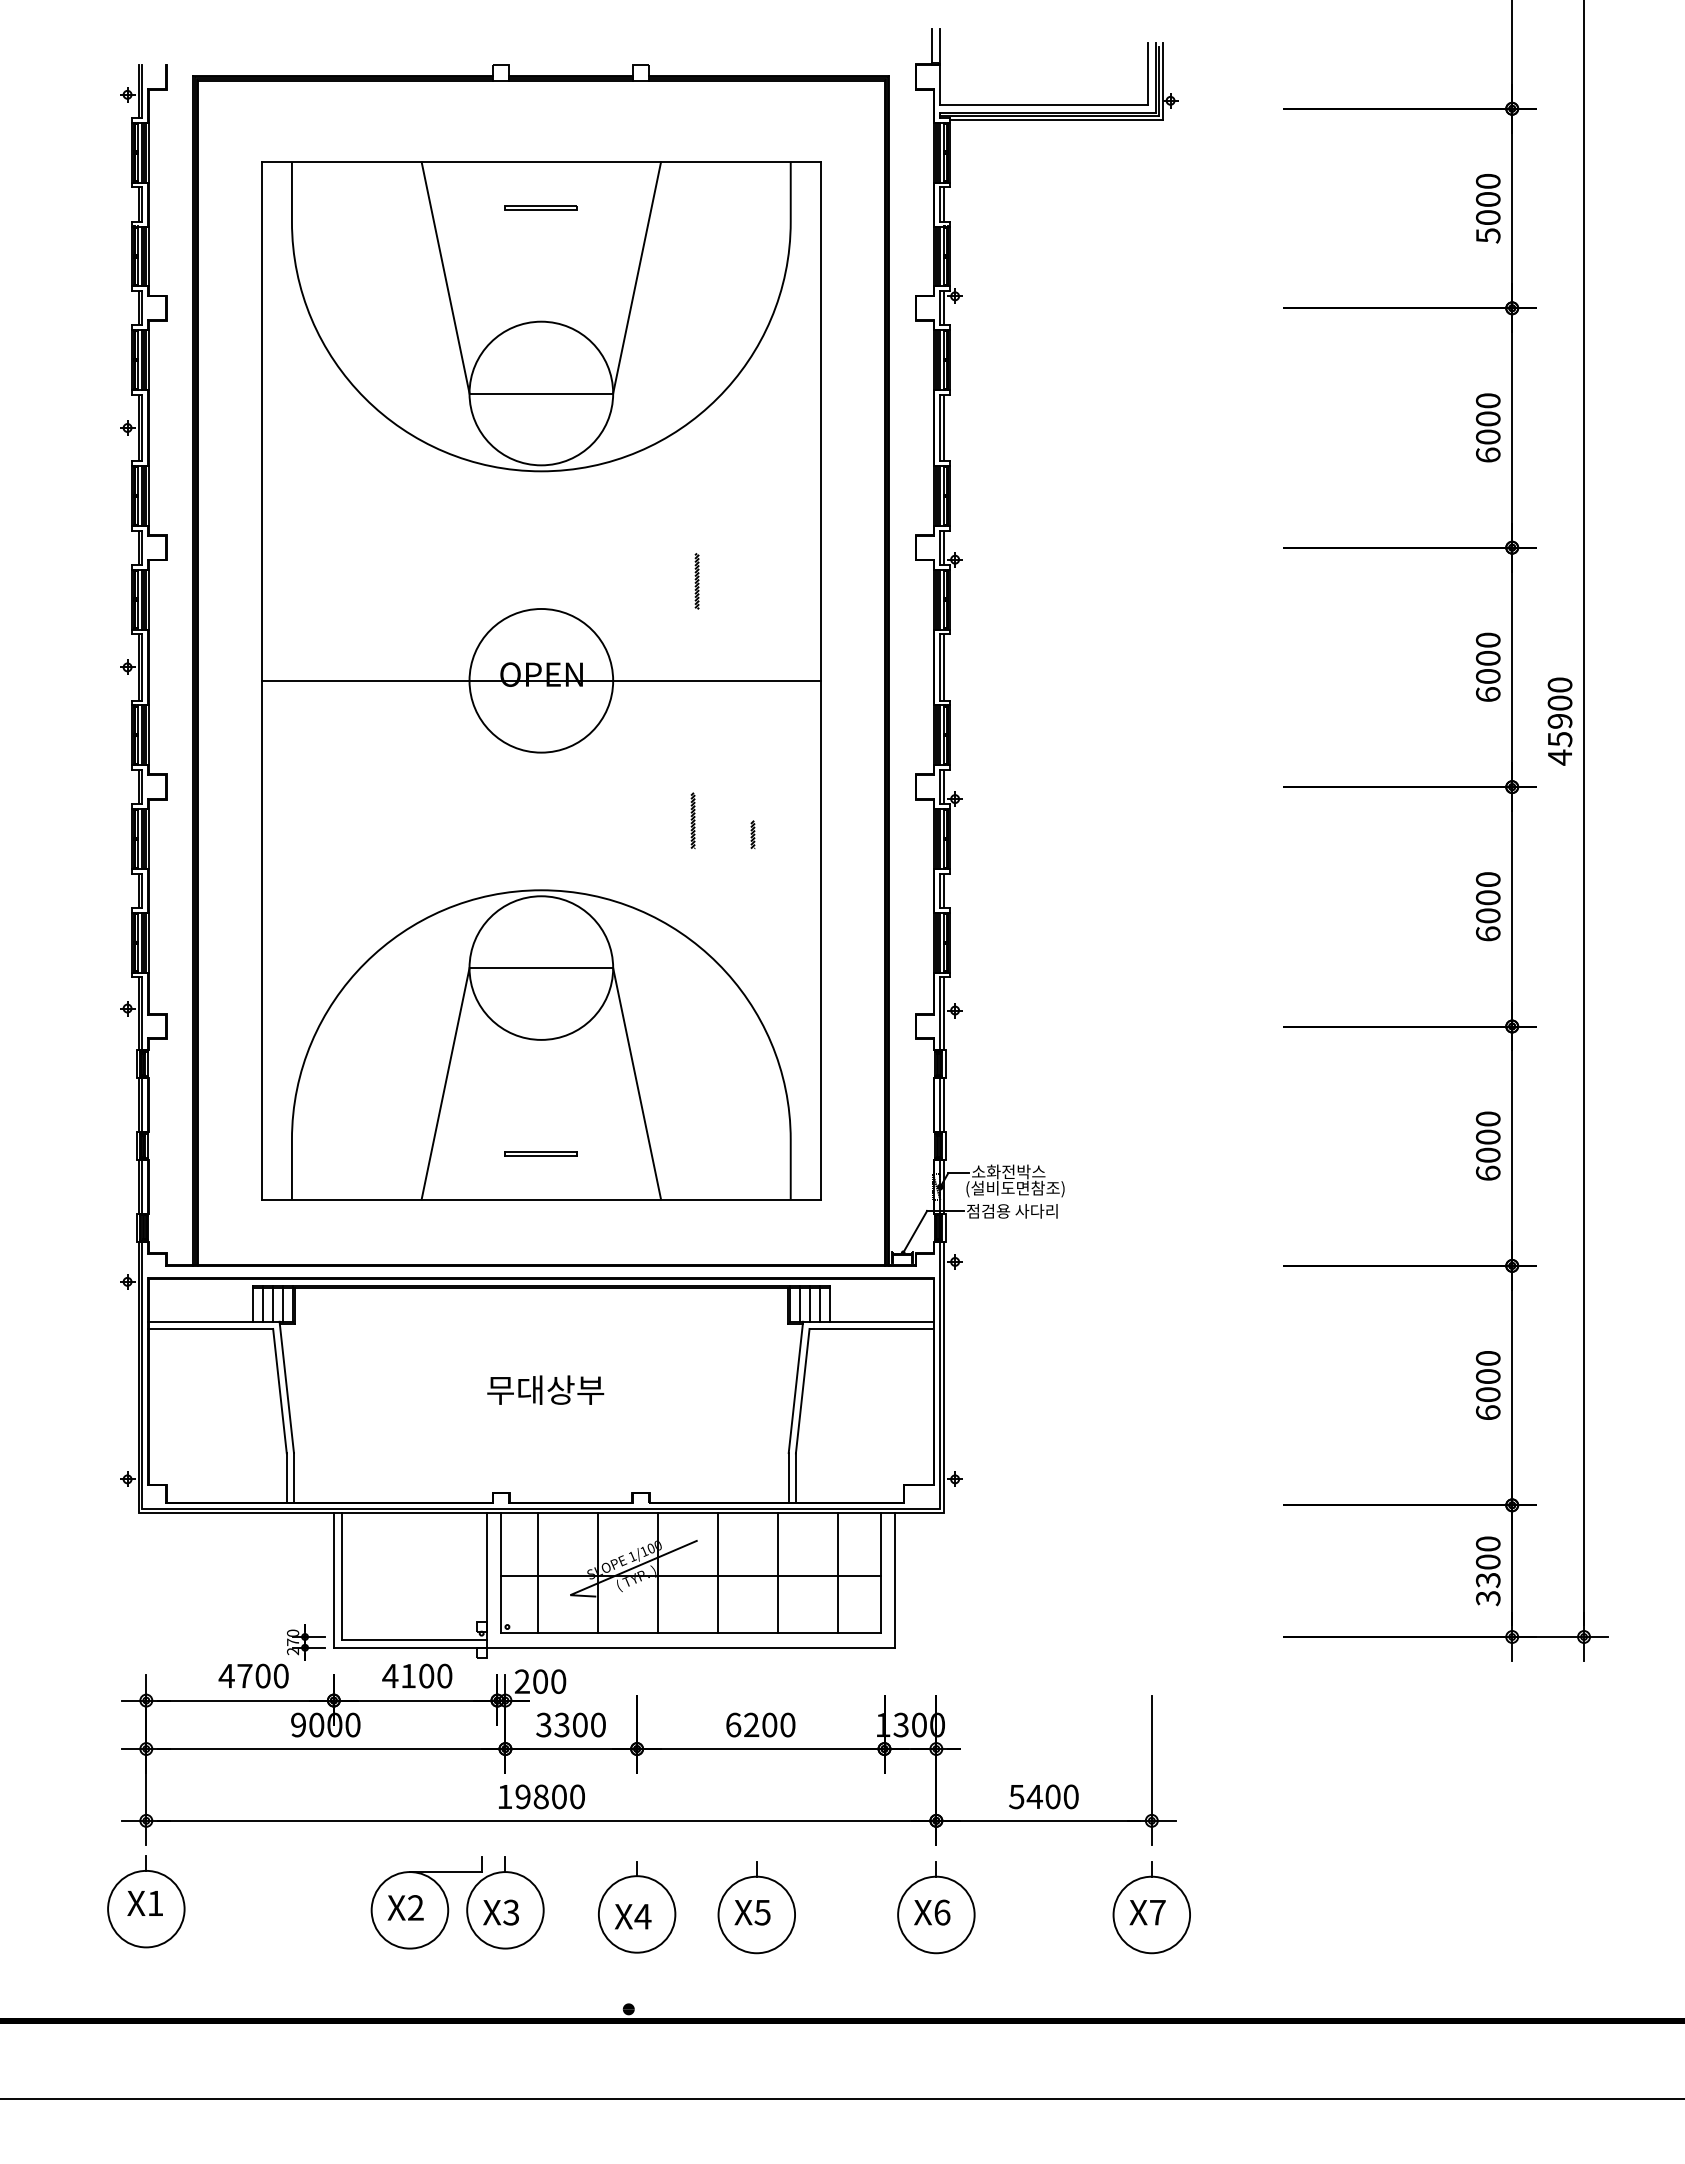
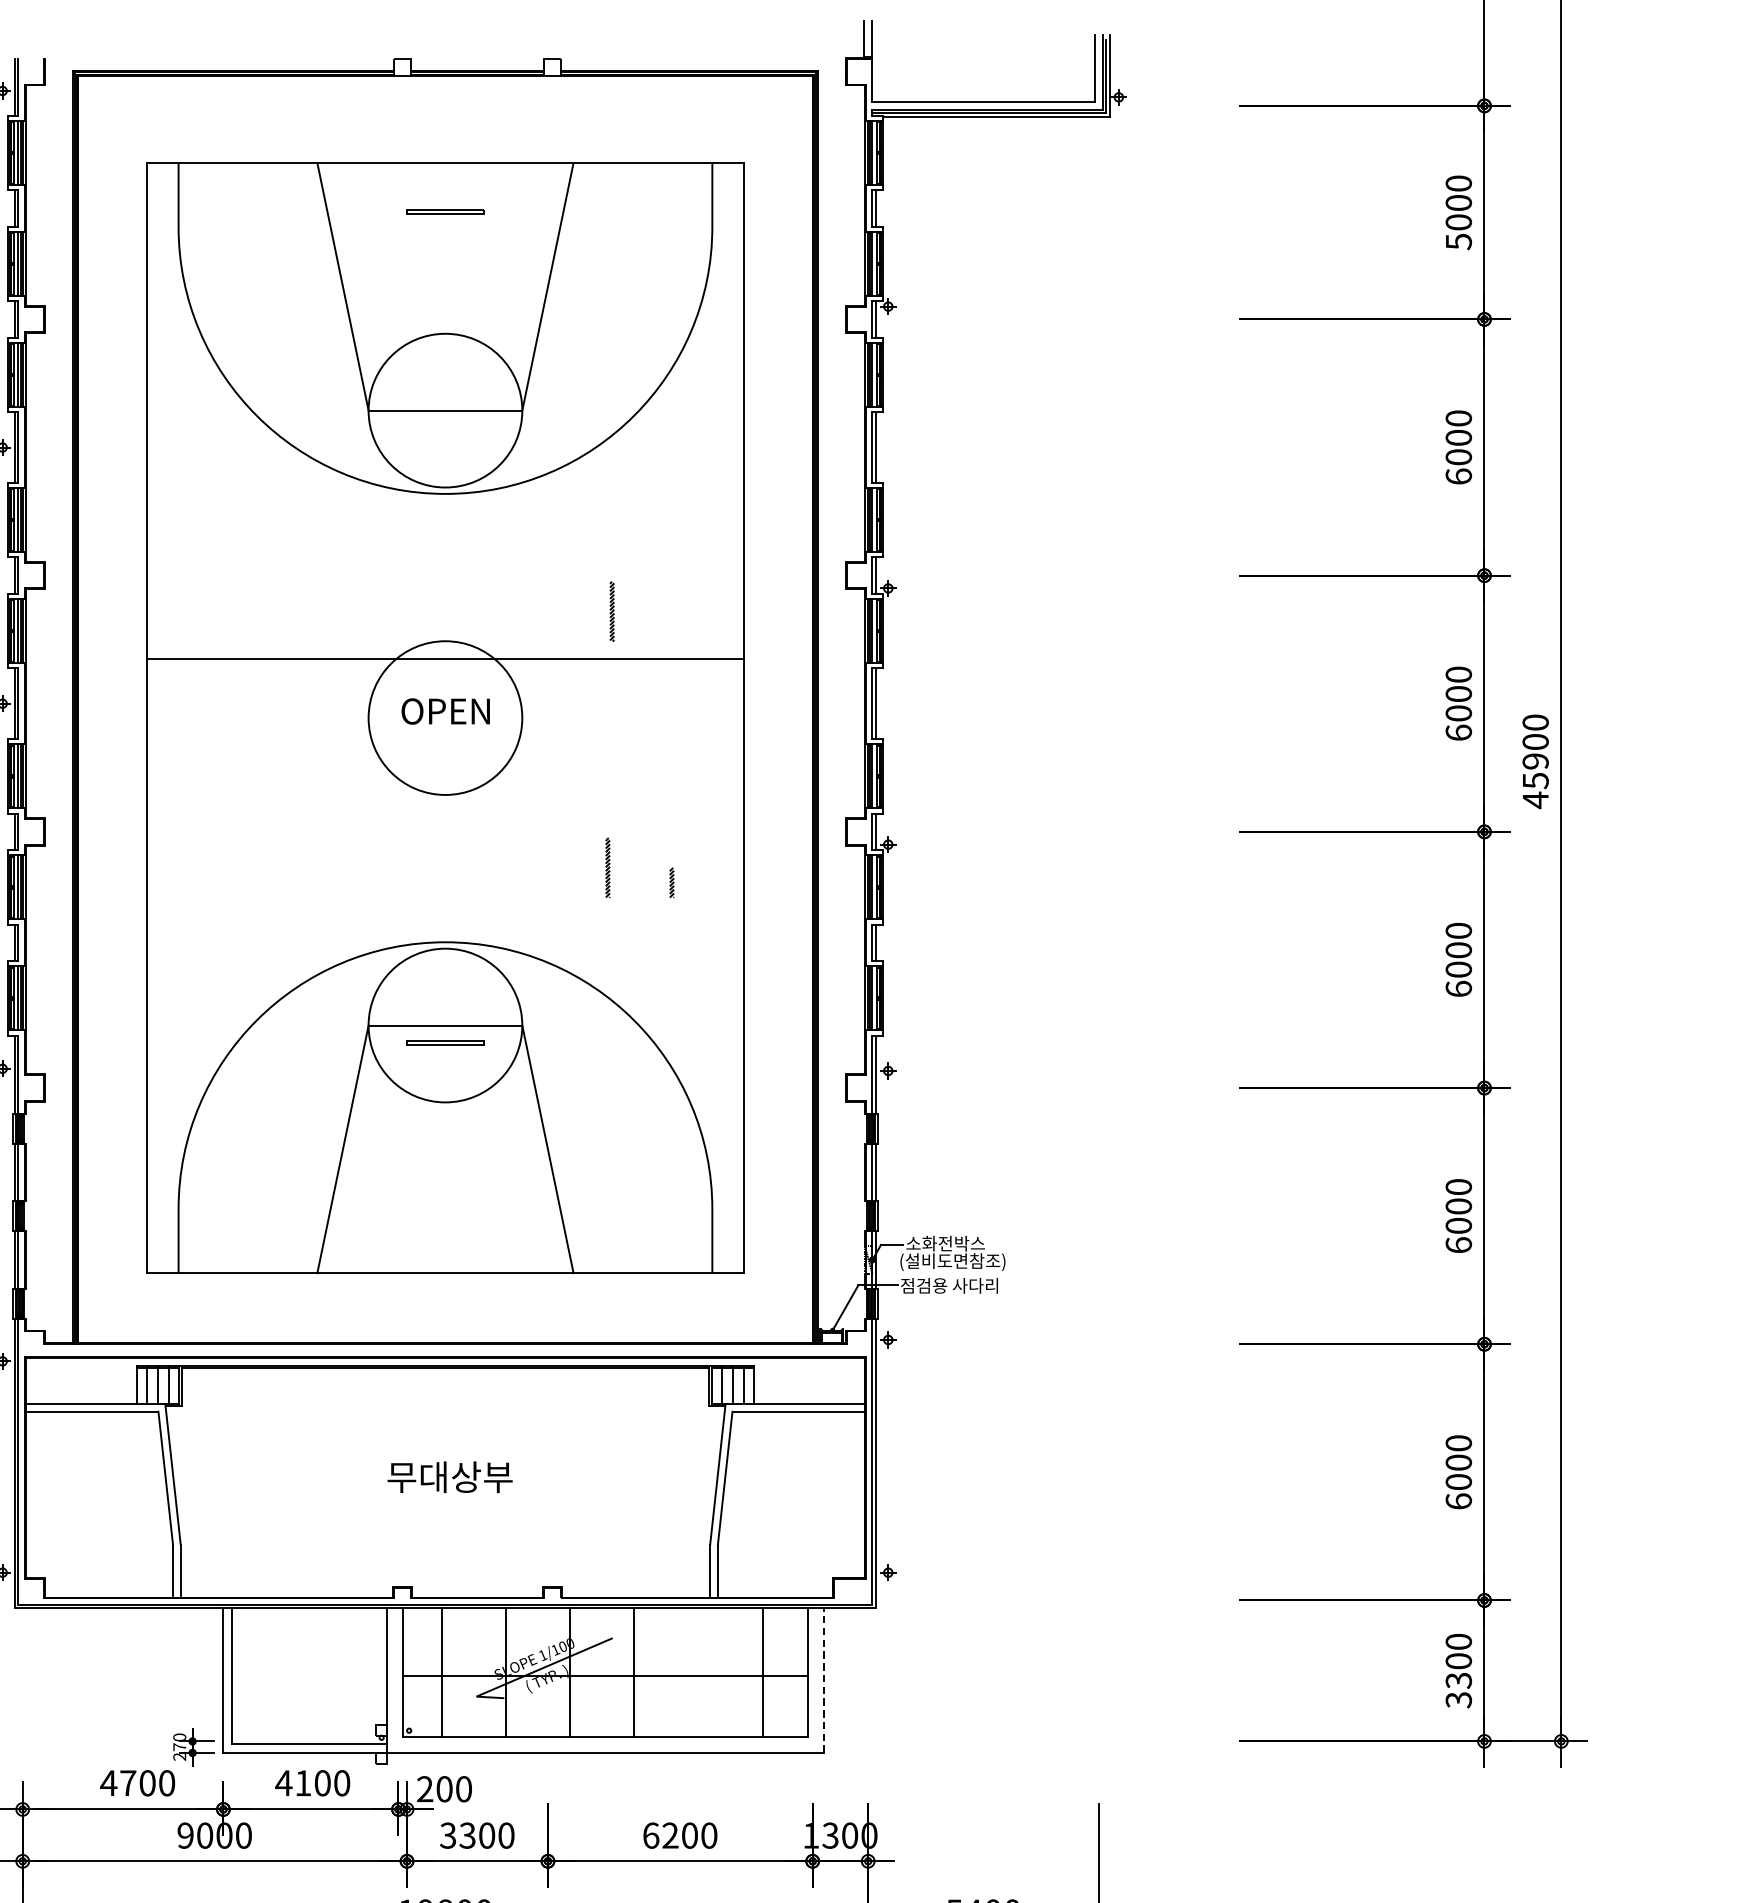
line: (541, 680) -> (445, 658), moved
part: (540, 1153) -> (444, 1043), moved
line: (777, 1572) -> (698, 1672), removed
line: (895, 1580) -> (824, 1680), solid -> dashed

